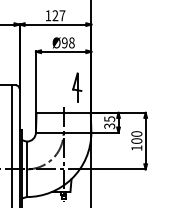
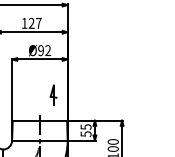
text: (71, 42) -> (47, 50), Ø98 -> Ø92
part: (77, 87) -> (53, 95), size x0.7
text: (109, 125) -> (85, 133), 35 -> 55

